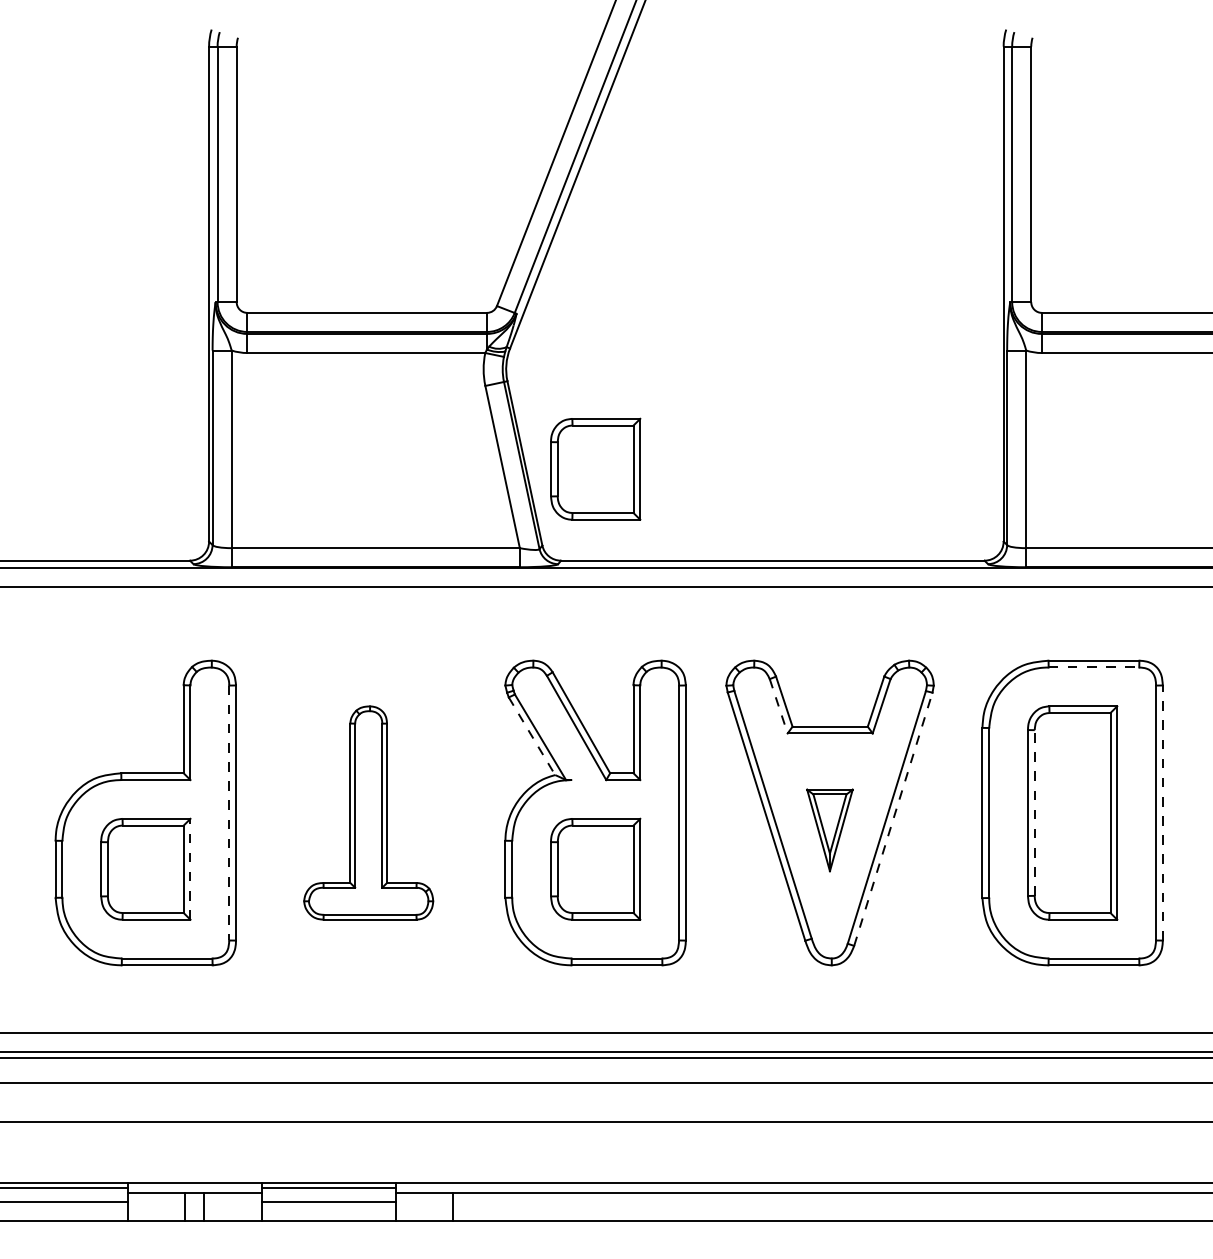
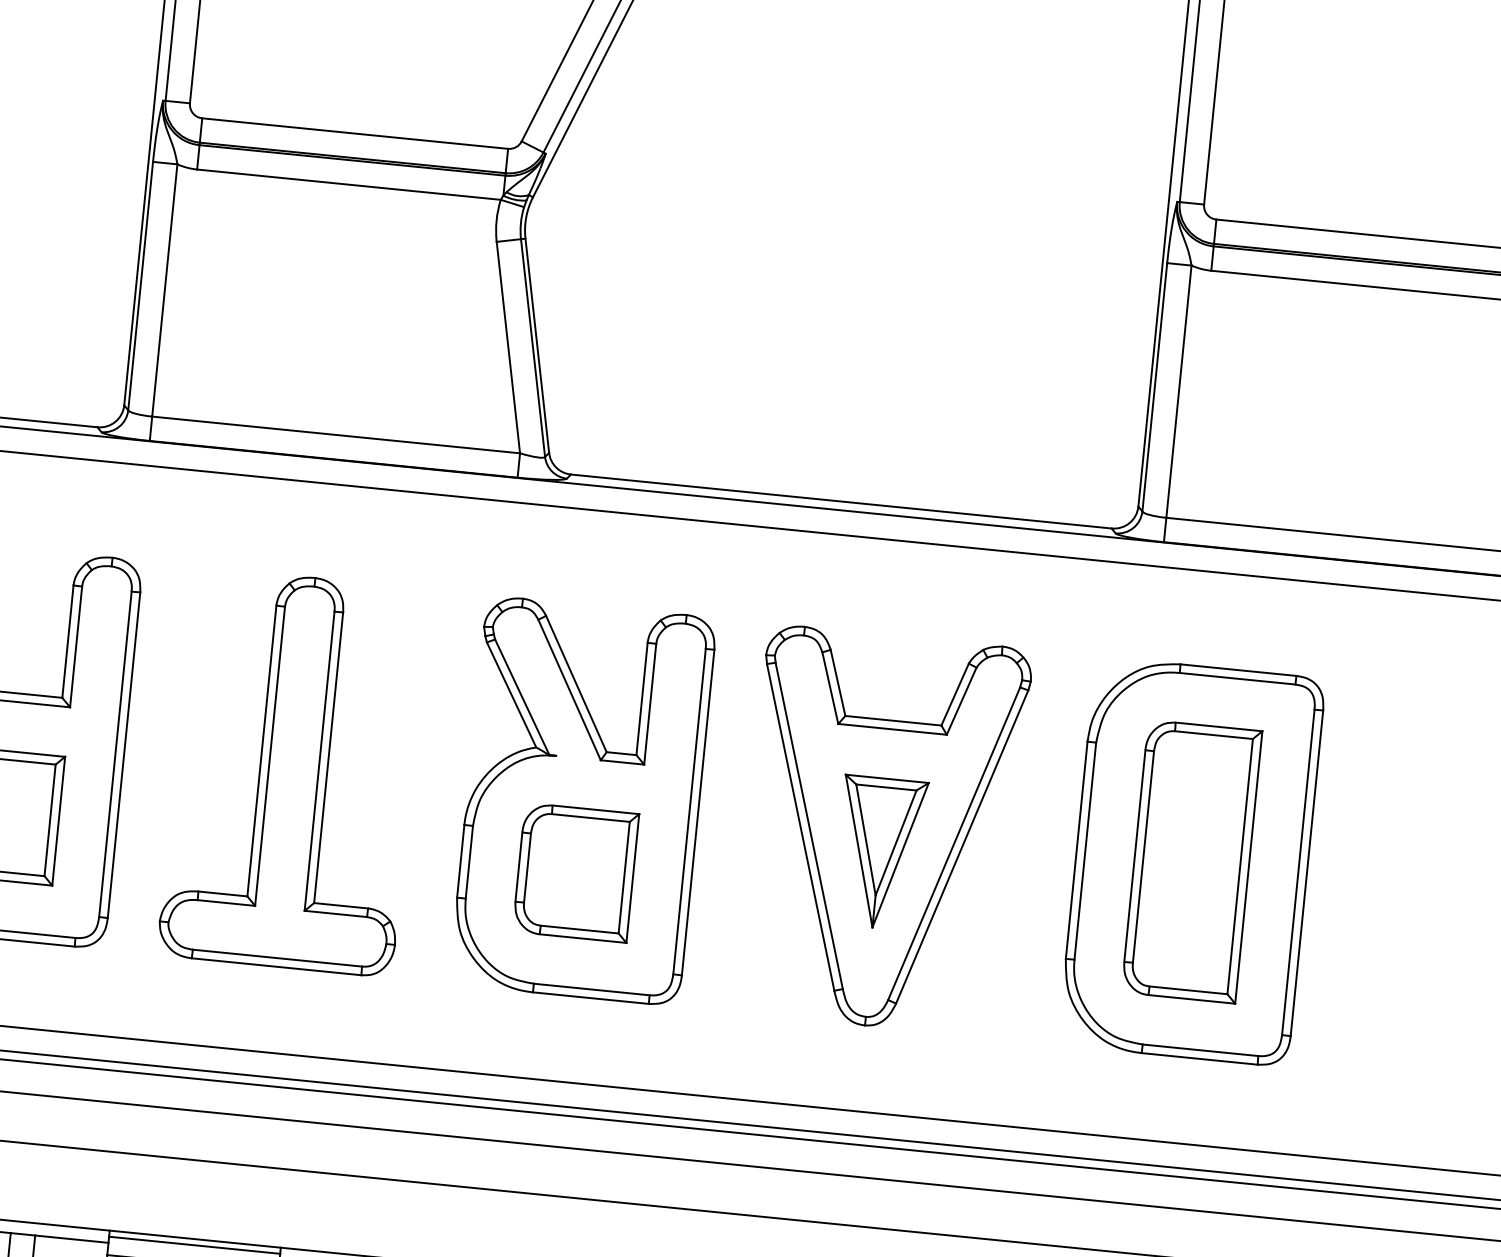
part: (595, 468) -> (626, 361), removed
line: (1094, 667) -> (1238, 678), dashed -> solid
line: (778, 706) -> (830, 688), dashed -> solid
line: (532, 736) -> (512, 695), dashed -> solid
part: (368, 812) -> (293, 771), size x1.43
line: (229, 813) -> (115, 754), dashed -> solid
line: (1034, 813) -> (1143, 857), dashed -> solid
line: (1162, 813) -> (1306, 873), dashed -> solid
line: (893, 819) -> (962, 847), dashed -> solid
part: (829, 830) -> (879, 853), size x1.43
line: (190, 868) -> (58, 820), dashed -> solid

